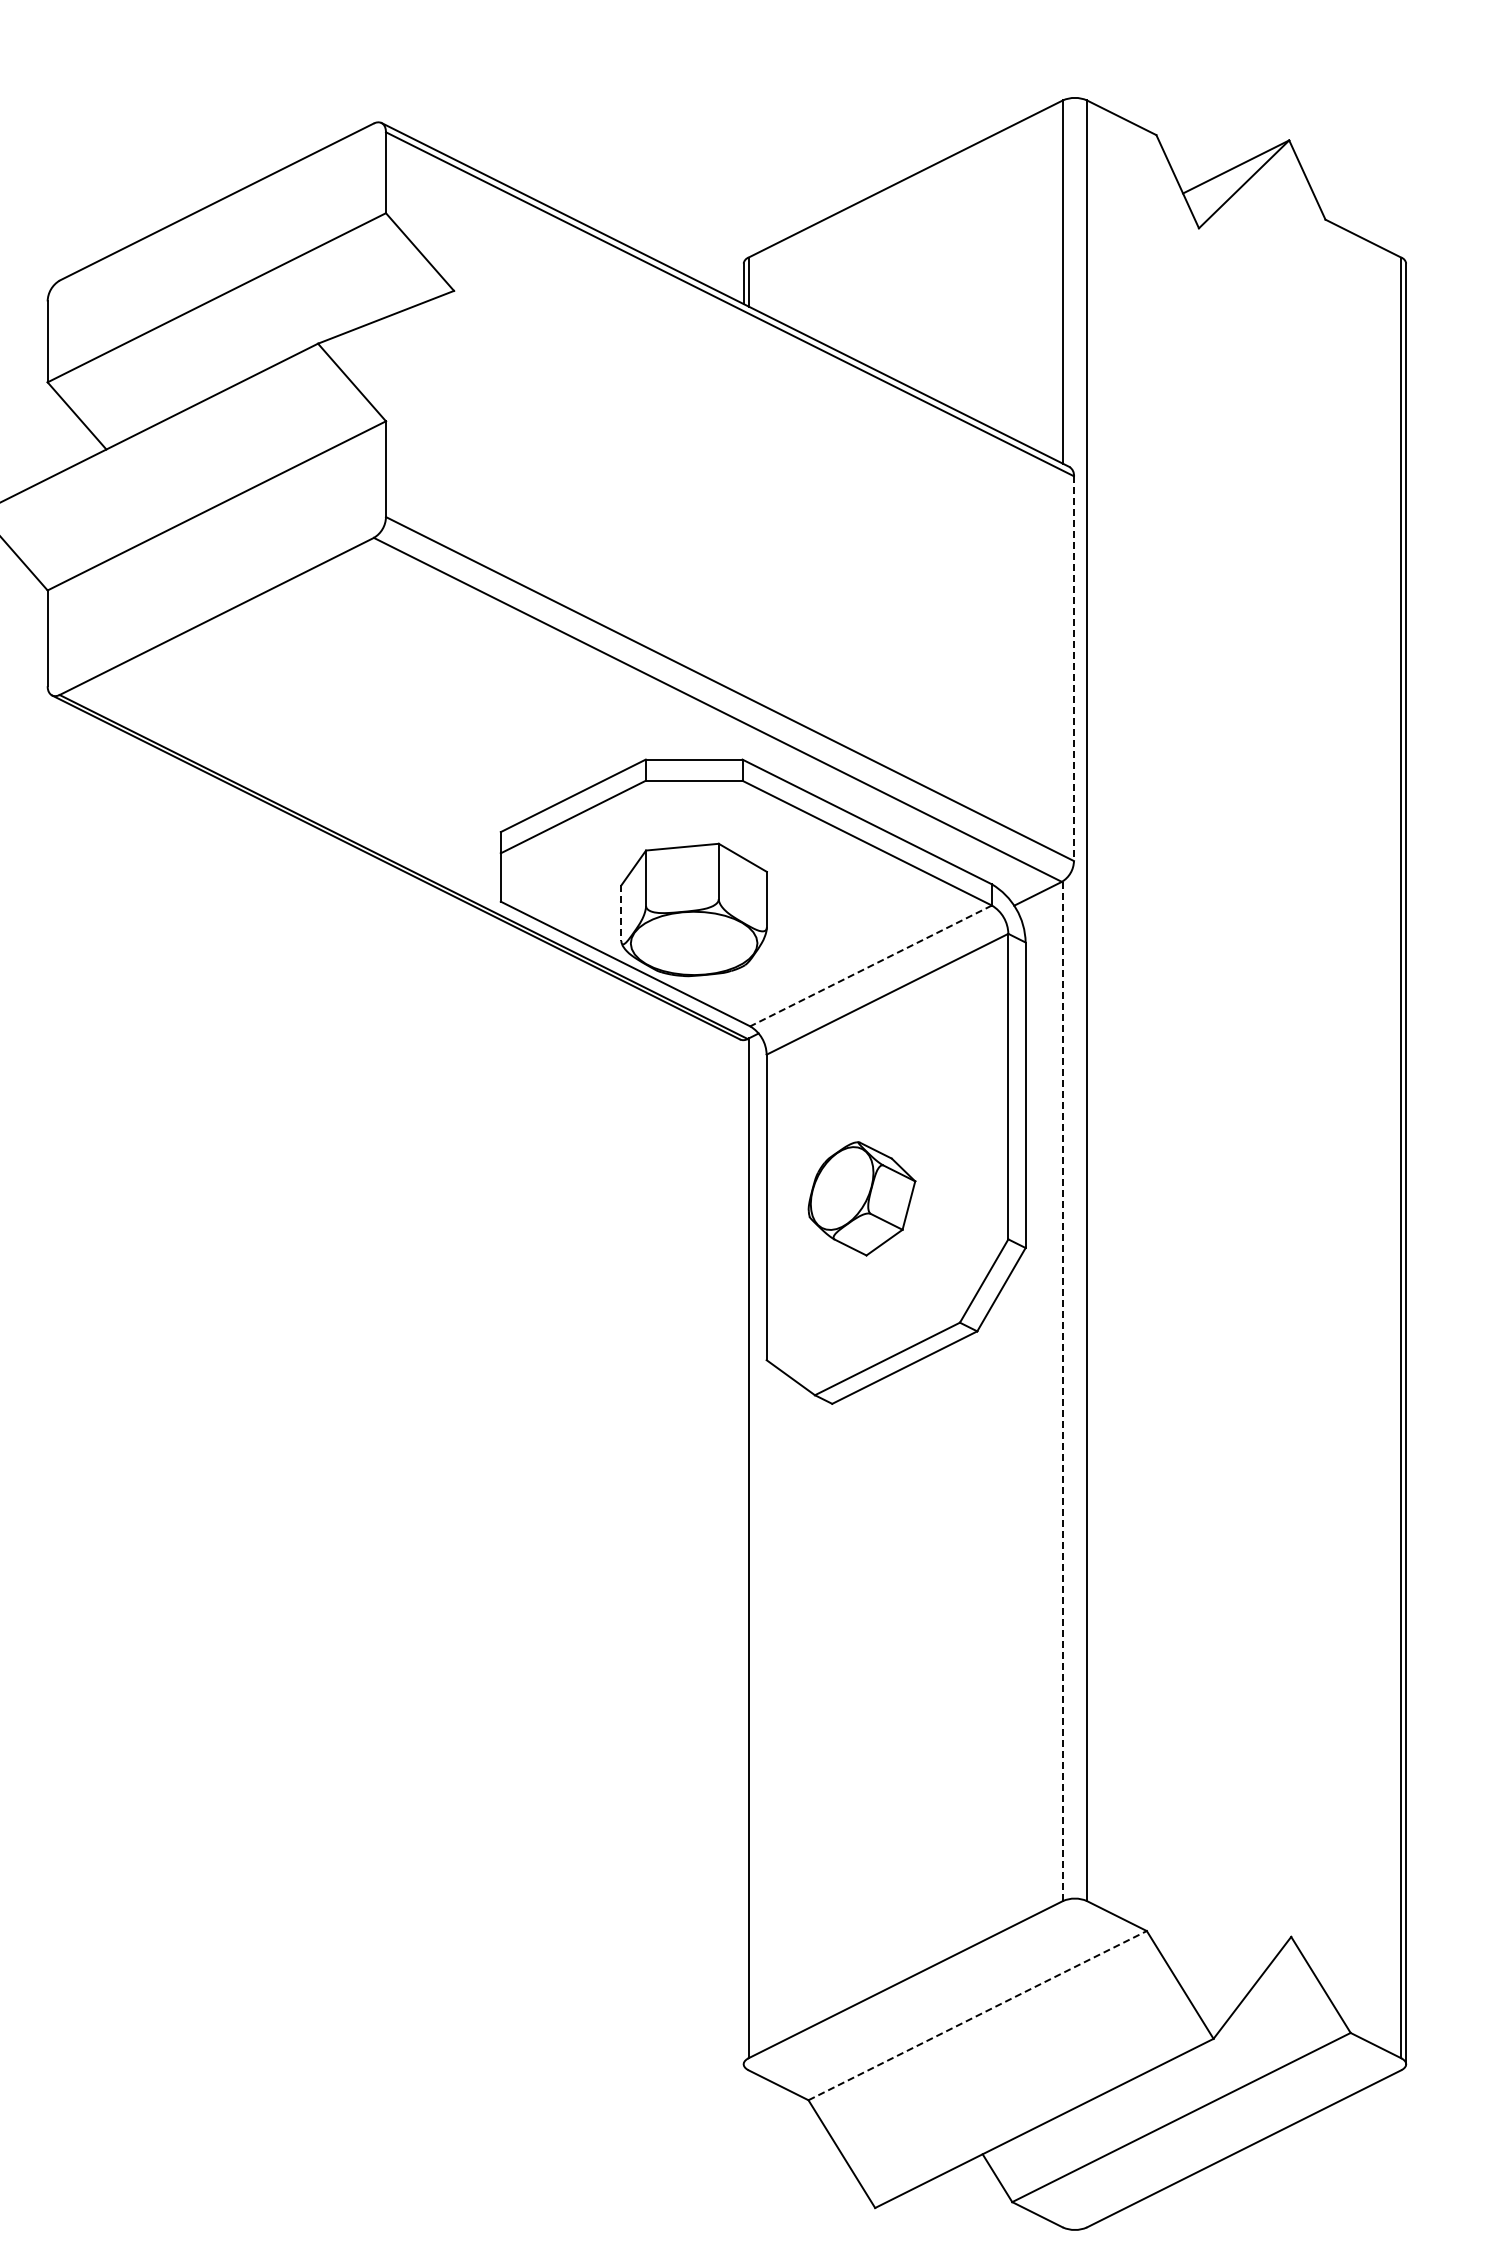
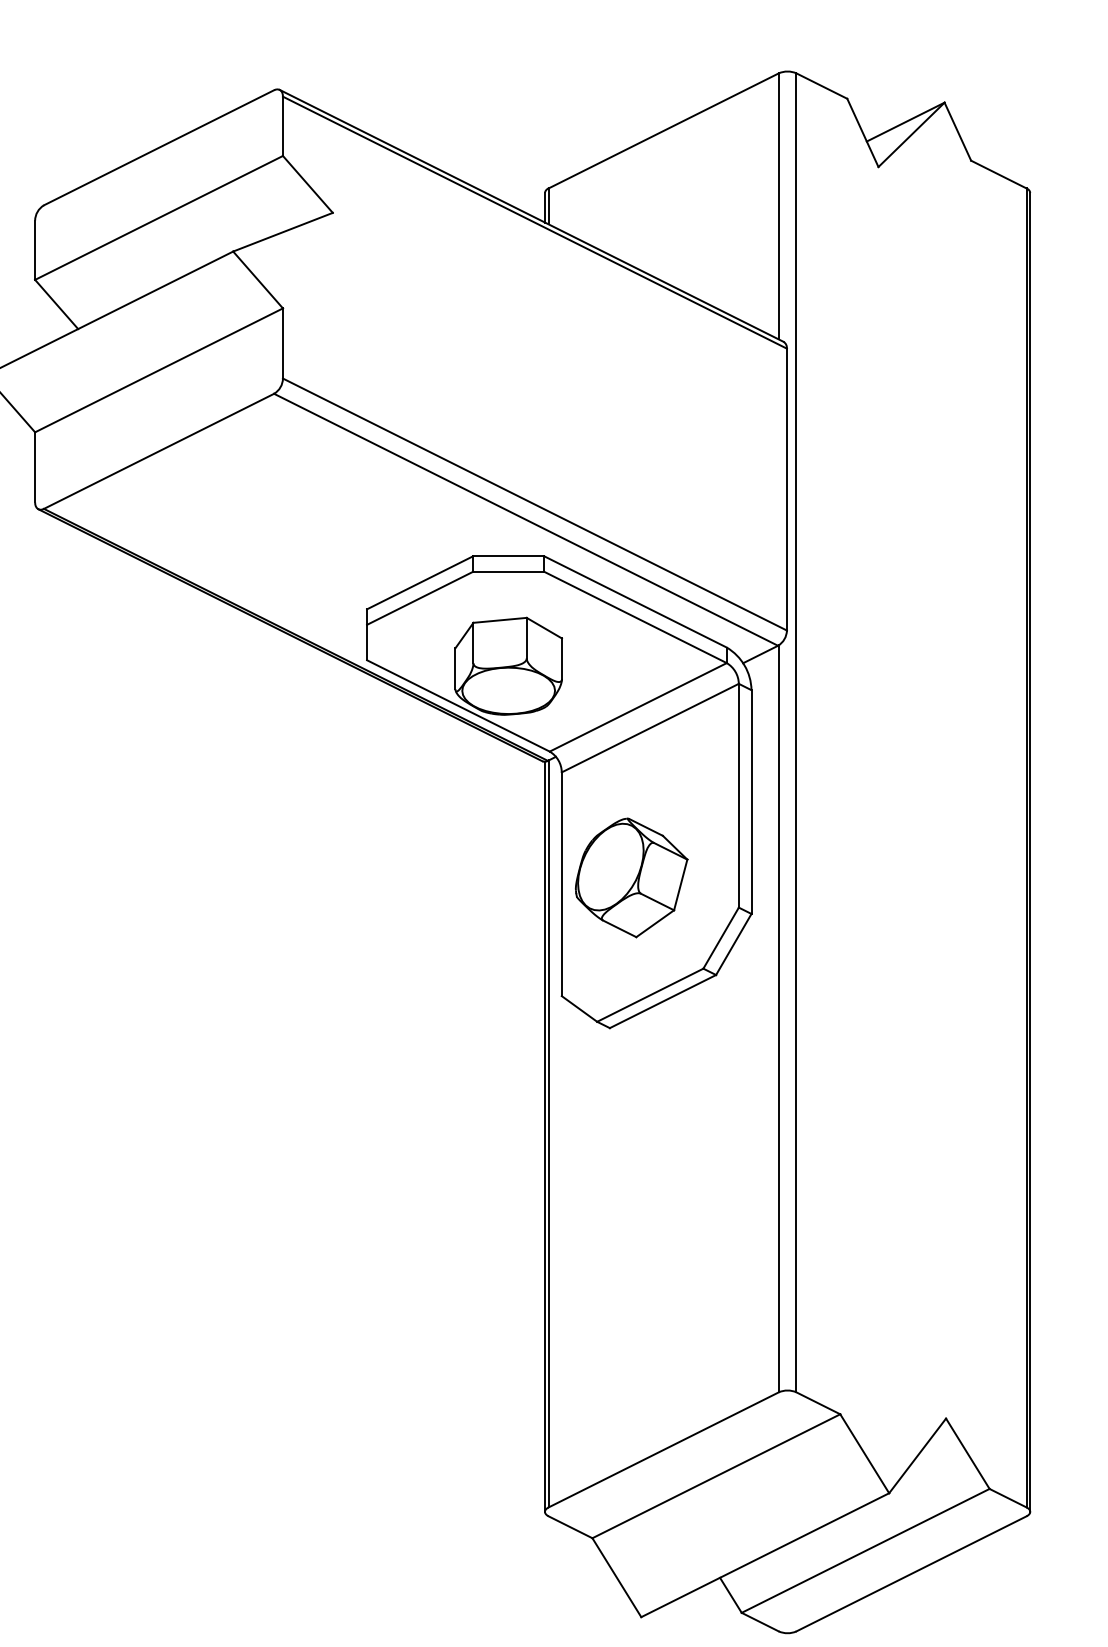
line: (1073, 669) -> (786, 490), dashed -> solid
line: (621, 913) -> (455, 668), dashed -> solid
line: (870, 966) -> (637, 707), dashed -> solid
part: (861, 1198) -> (631, 877), size x1.43
line: (1062, 1391) -> (778, 1019), dashed -> solid
line: (743, 1552) -> (544, 1137), added
line: (978, 2015) -> (716, 1476), dashed -> solid

